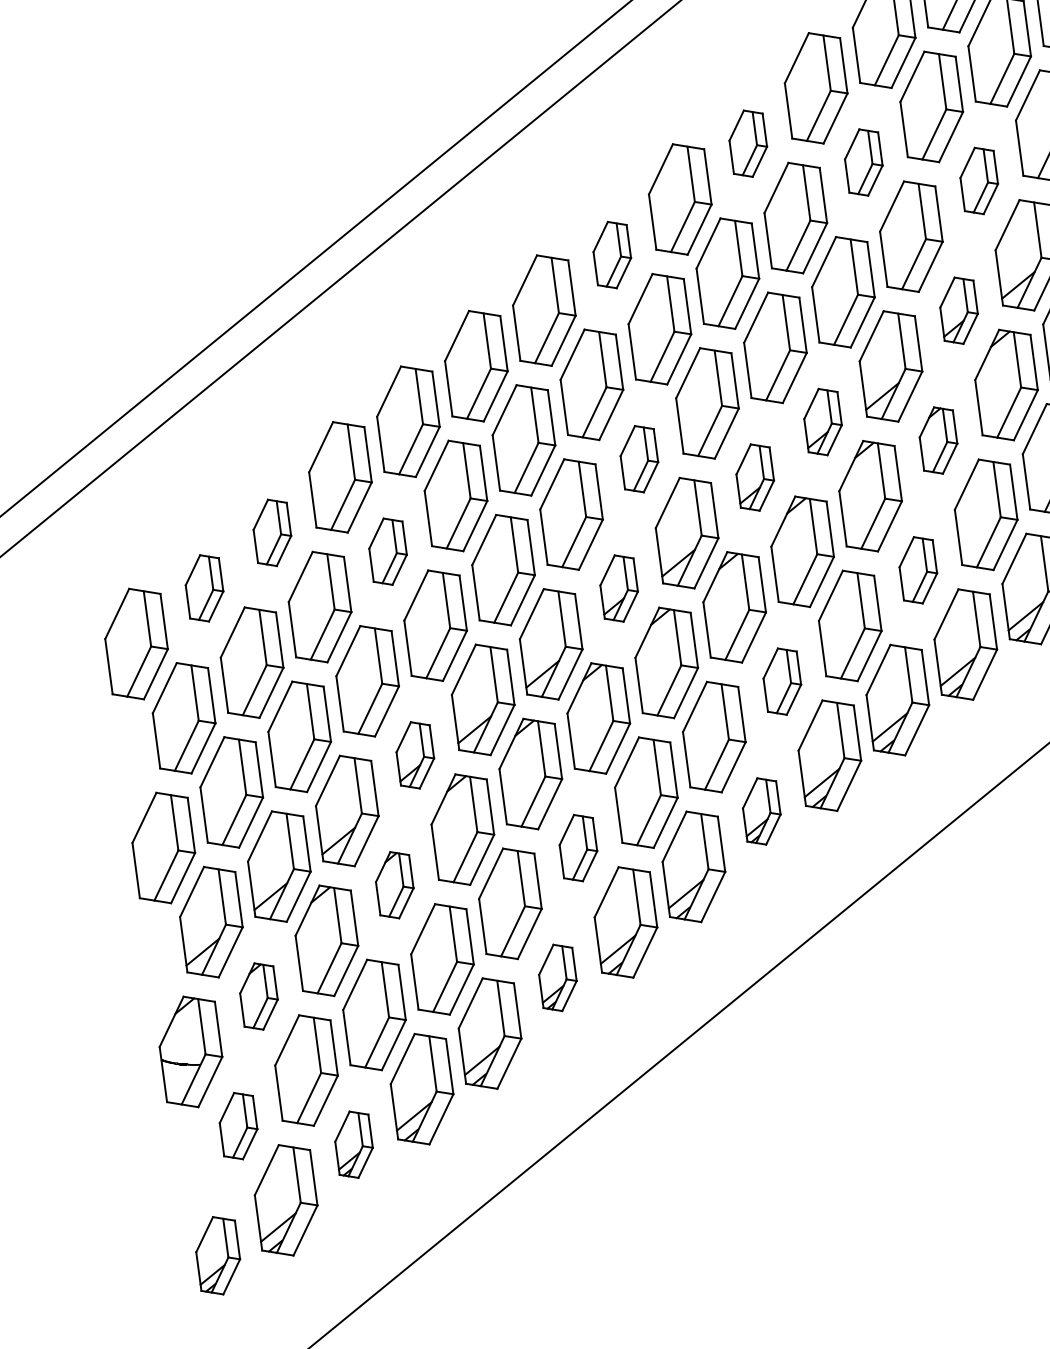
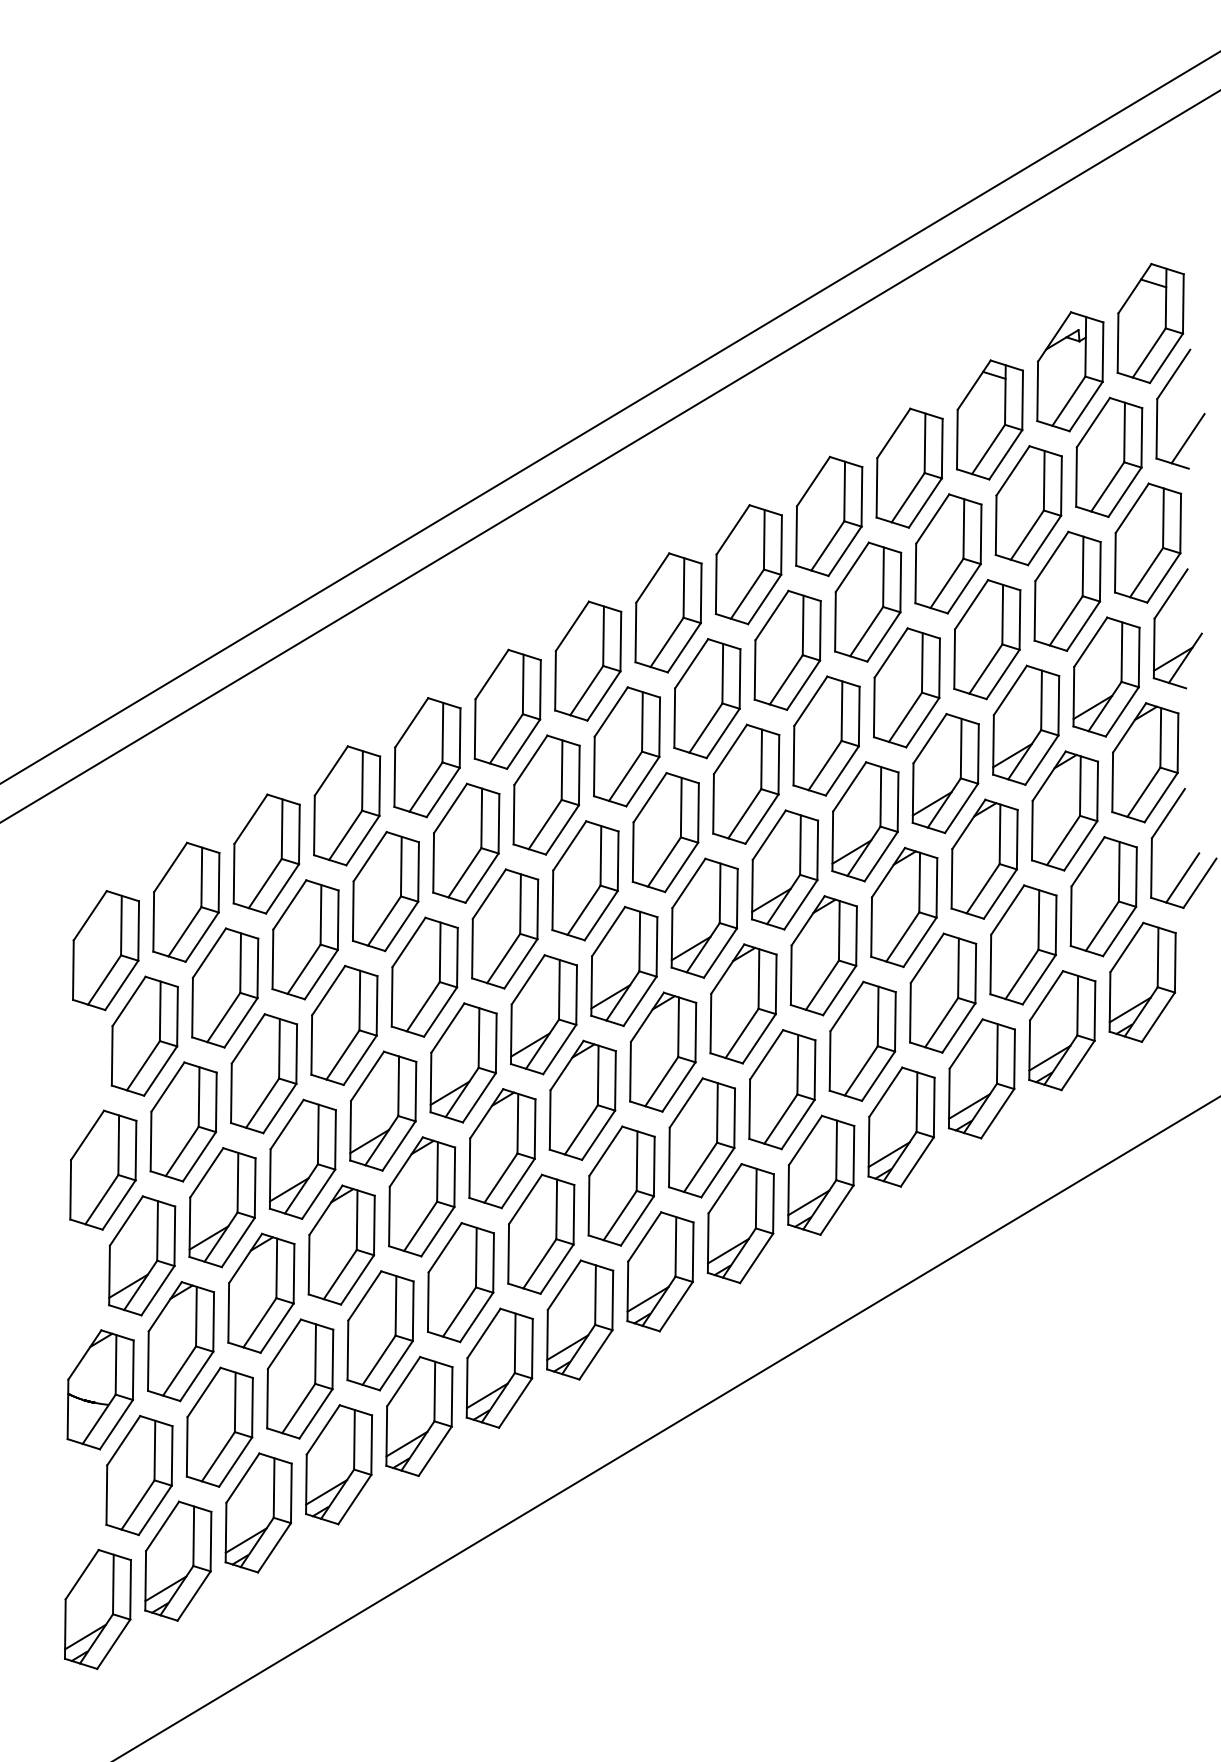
part: (748, 143) -> (829, 515), size x1.67
part: (863, 162) -> (948, 553), size x1.67
part: (979, 180) -> (1067, 590), size x1.67
part: (612, 254) -> (668, 612), size x1.67
part: (959, 310) -> (1026, 724), size x1.67
part: (823, 421) -> (865, 821), size x1.67
part: (938, 439) -> (984, 858), size x1.67
part: (639, 459) -> (665, 832), size x1.67
part: (755, 477) -> (785, 869), size x1.67
part: (272, 532) -> (266, 853), size x1.67
part: (387, 551) -> (385, 891), size x1.67
part: (918, 569) -> (943, 992), size x1.67
part: (204, 587) -> (186, 901), size x1.67
part: (619, 587) -> (624, 965), size x1.67
part: (782, 681) -> (782, 1089), size x1.67
part: (415, 754) -> (383, 1110), size x1.67
part: (761, 811) -> (740, 1223), size x1.67
part: (578, 847) -> (541, 1233), size x1.67
part: (394, 884) -> (341, 1244), size x1.67
part: (557, 977) -> (499, 1367), size x1.67
part: (258, 996) -> (180, 1341), size x1.67
part: (238, 1126) -> (139, 1475), size x1.67
part: (353, 1144) -> (258, 1512), size x1.67
part: (217, 1255) -> (97, 1608), size x1.43

